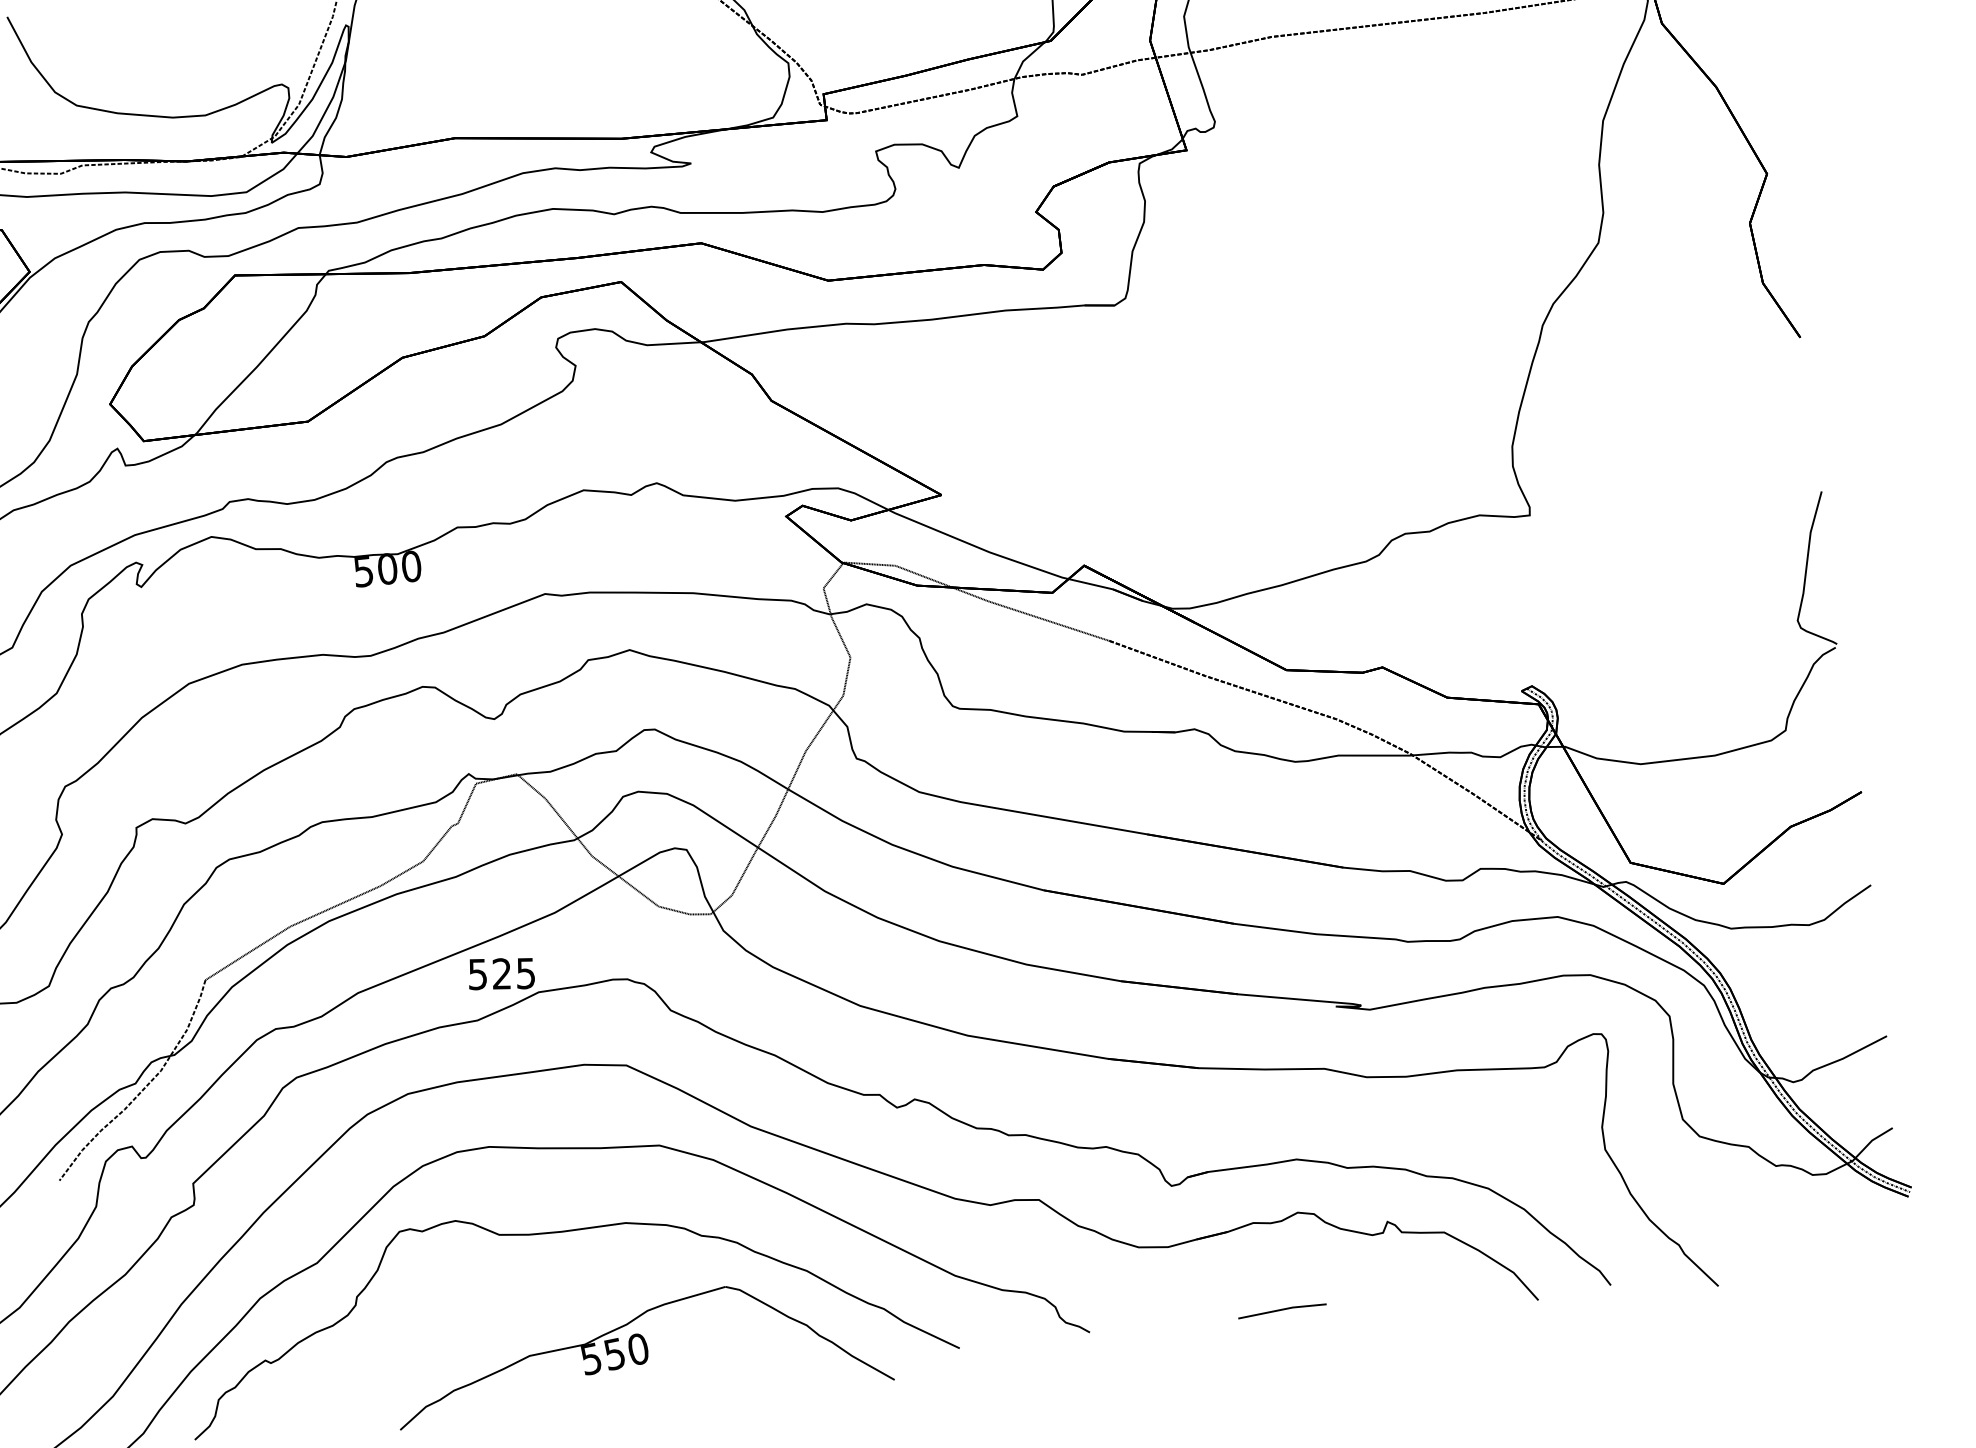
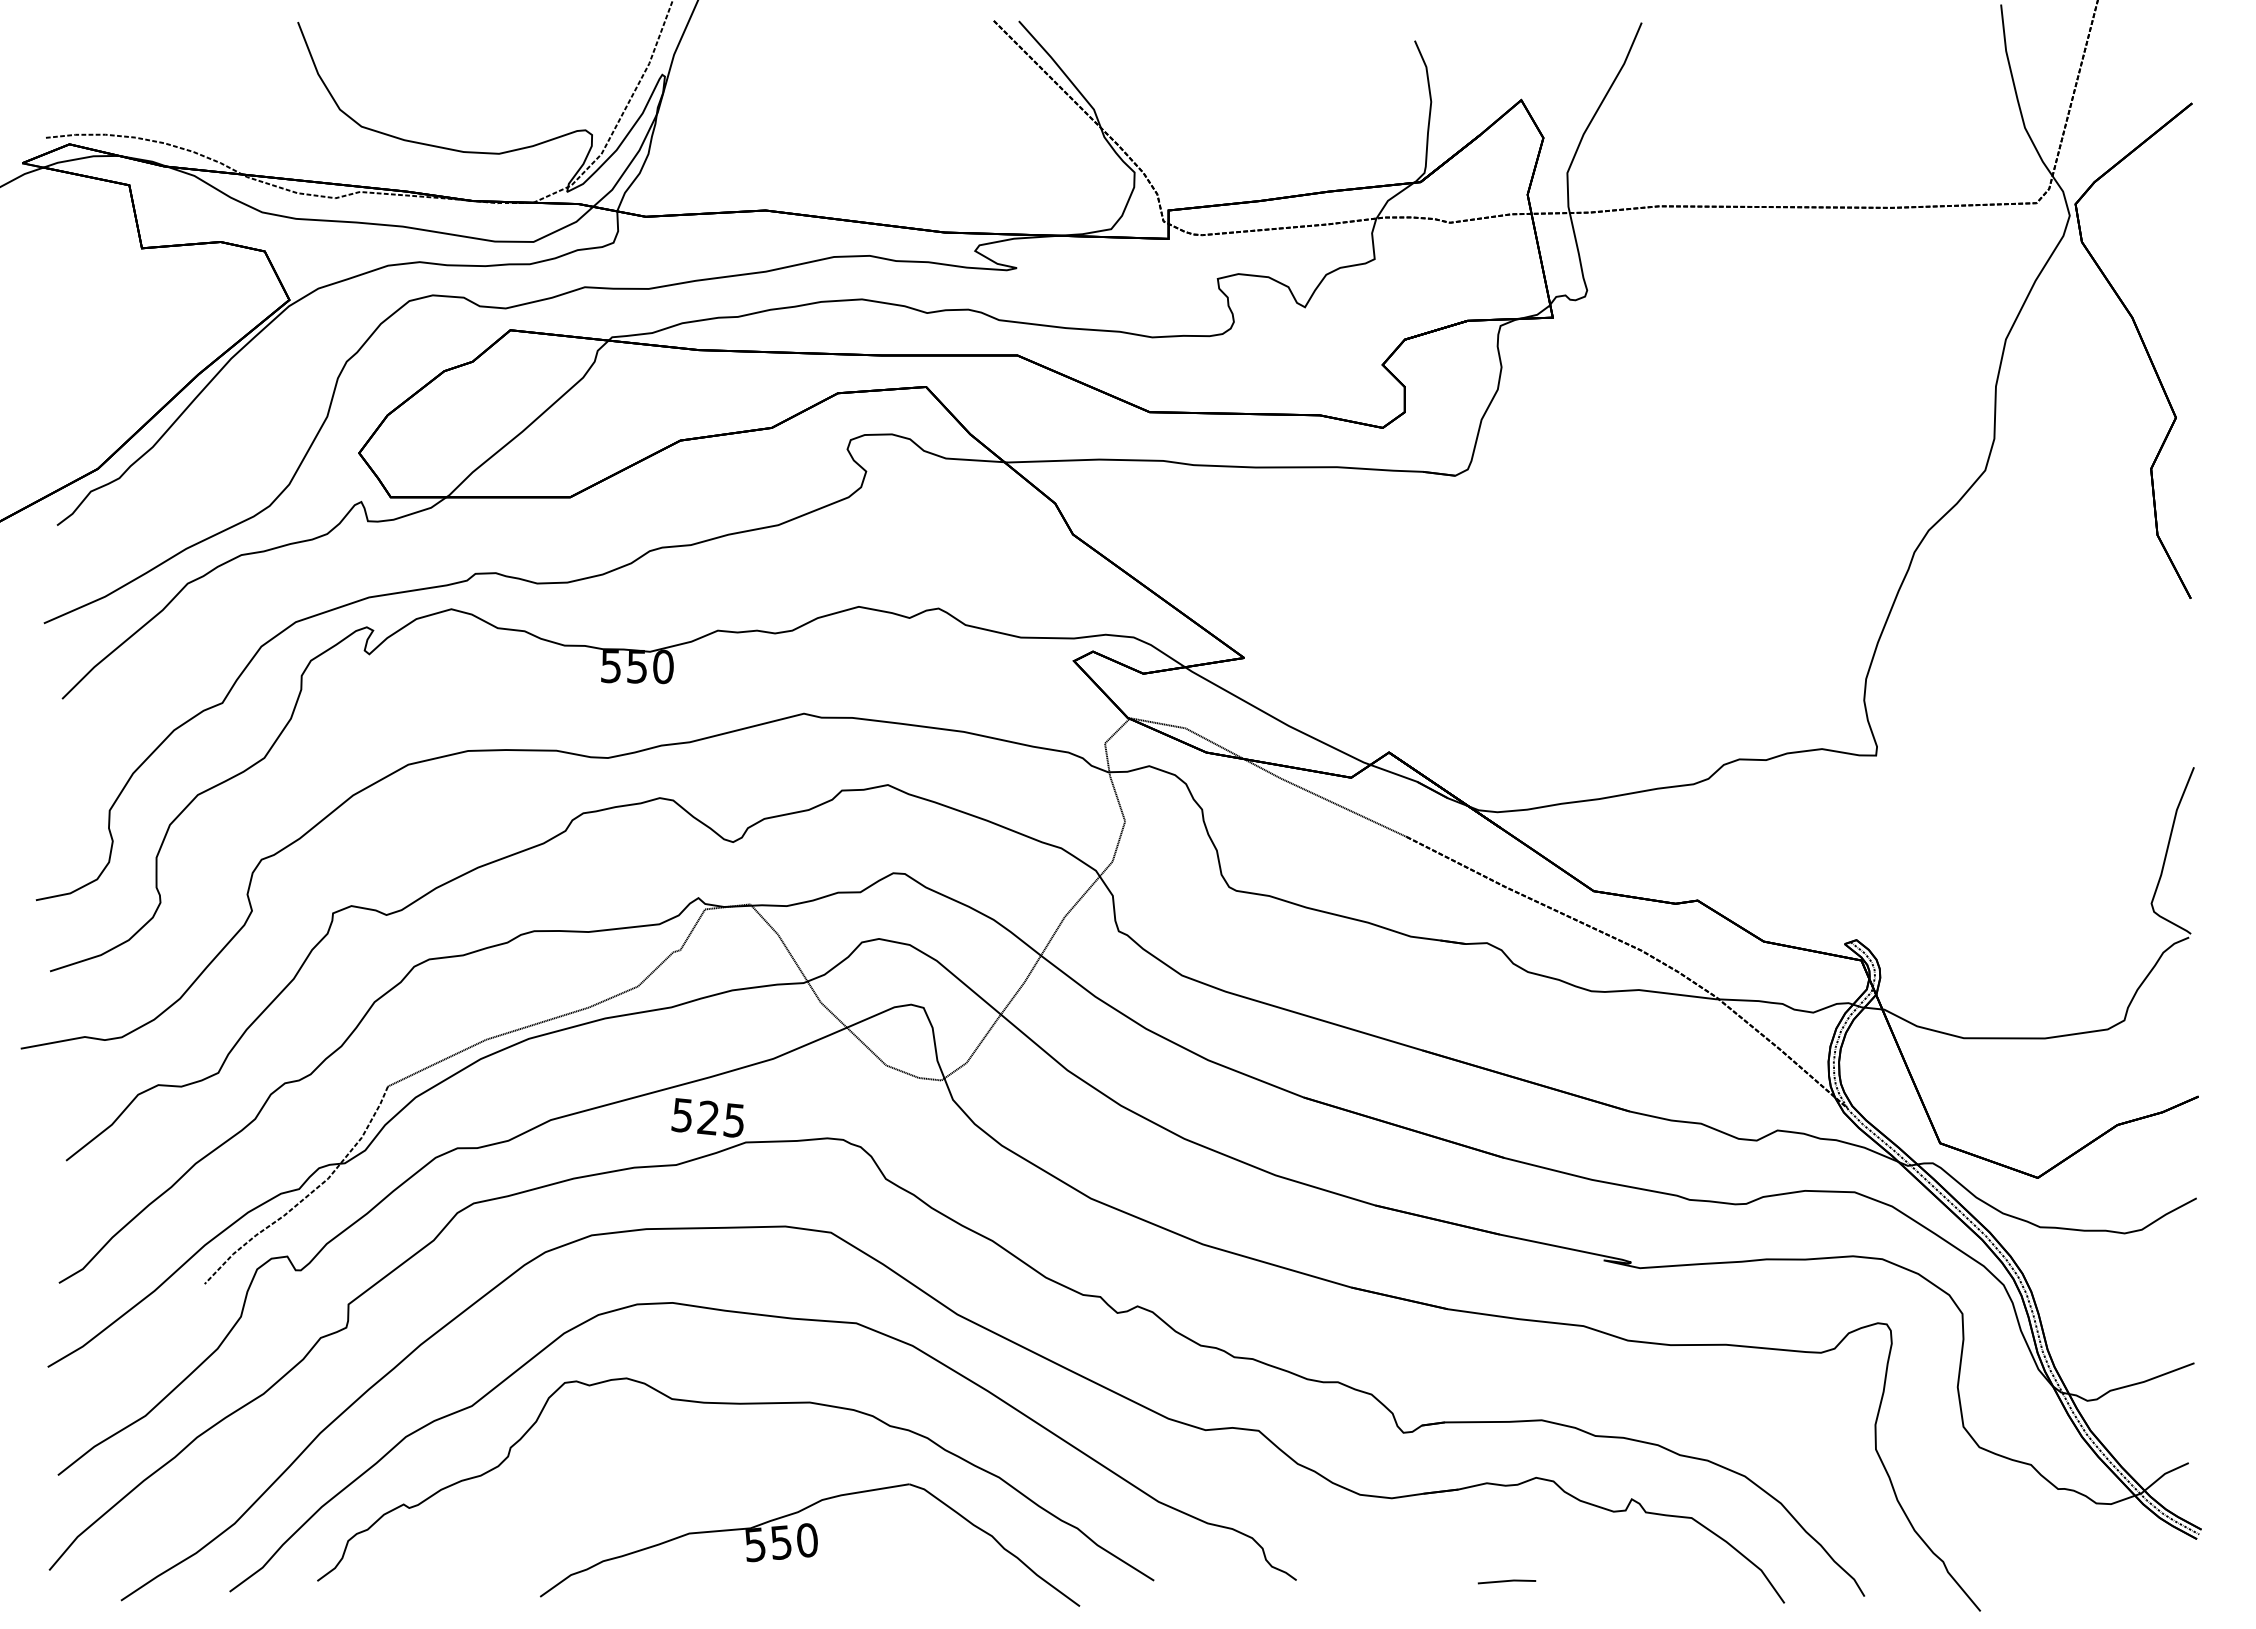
text: (387, 568) -> (637, 666), 500 -> 550
part: (1281, 1310) -> (1506, 1581), size x0.6

